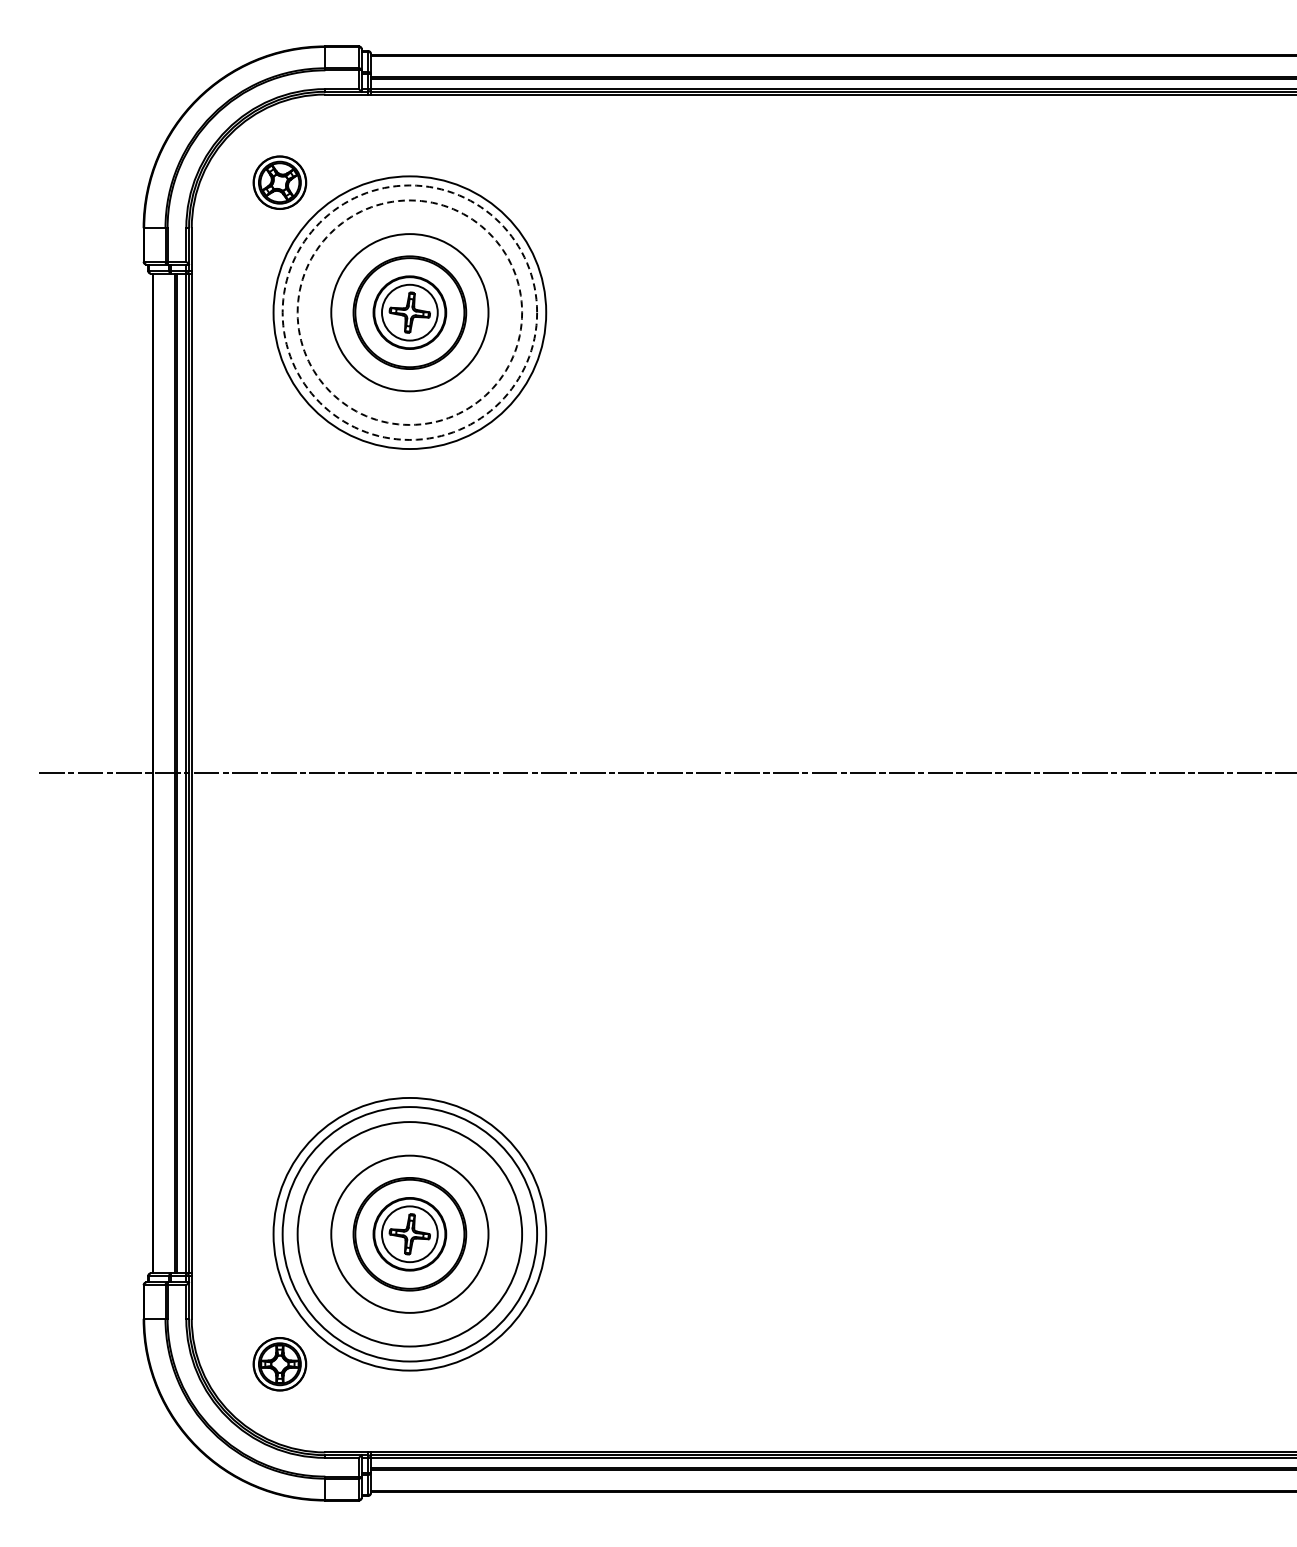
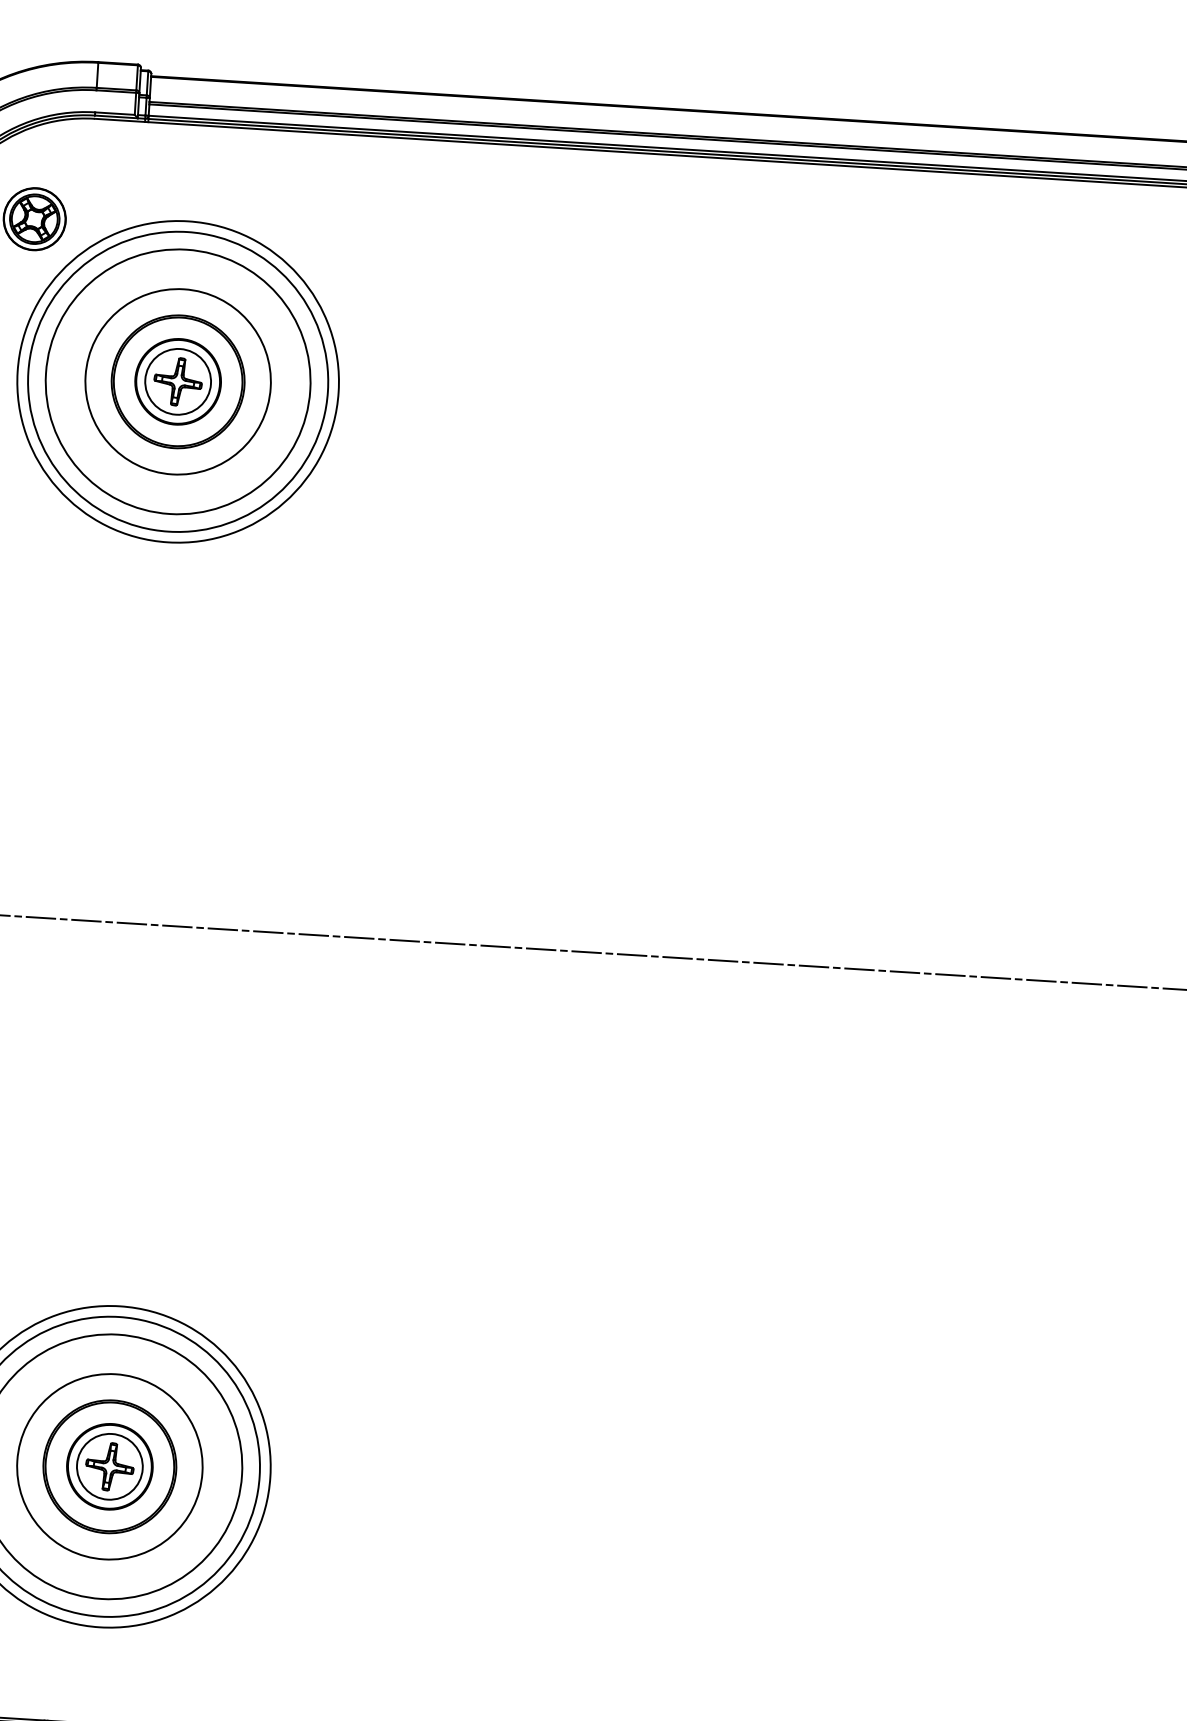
circle: (409, 312) -> (177, 381), dashed -> solid
circle: (409, 312) -> (177, 381), dashed -> solid

